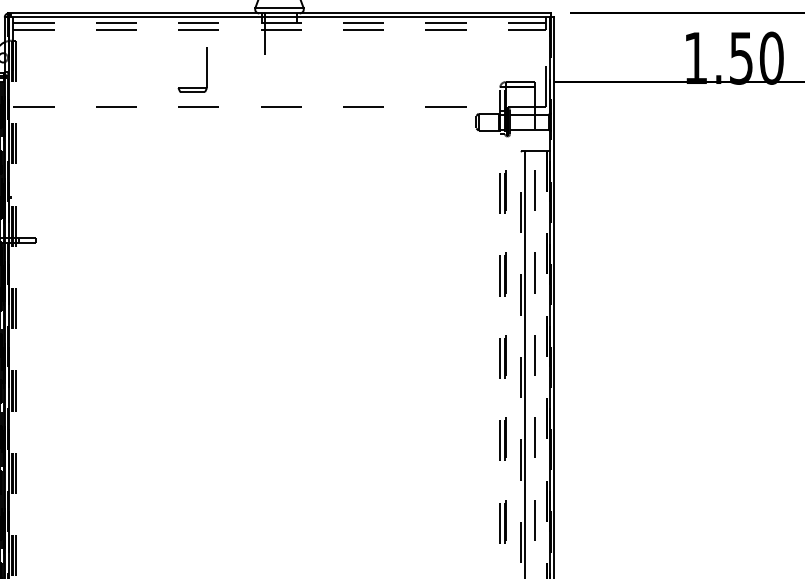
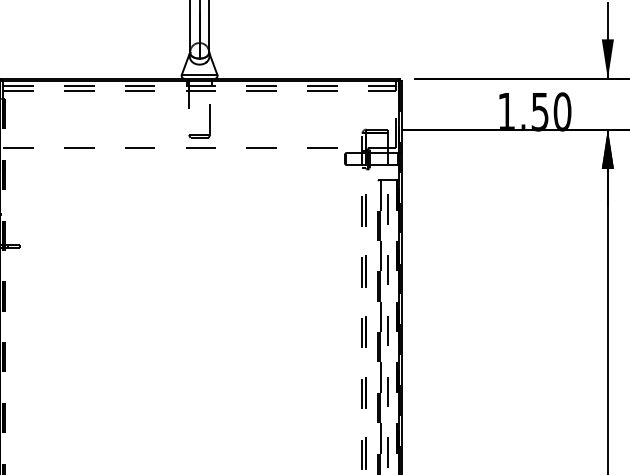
part: (206, 69) -> (209, 121), moved

